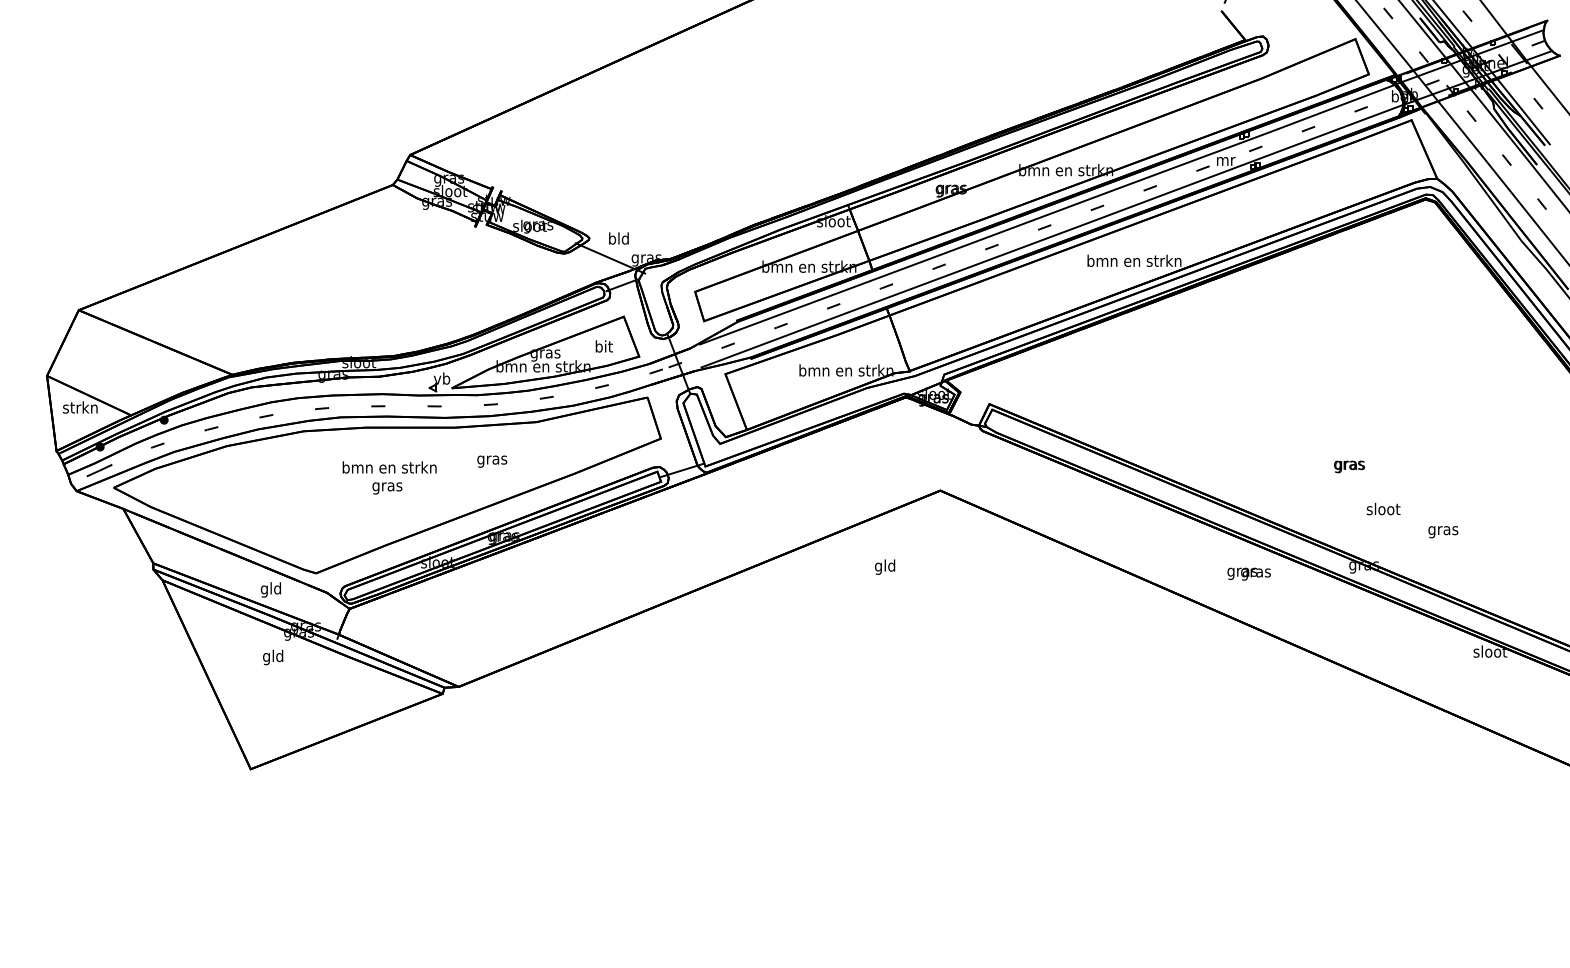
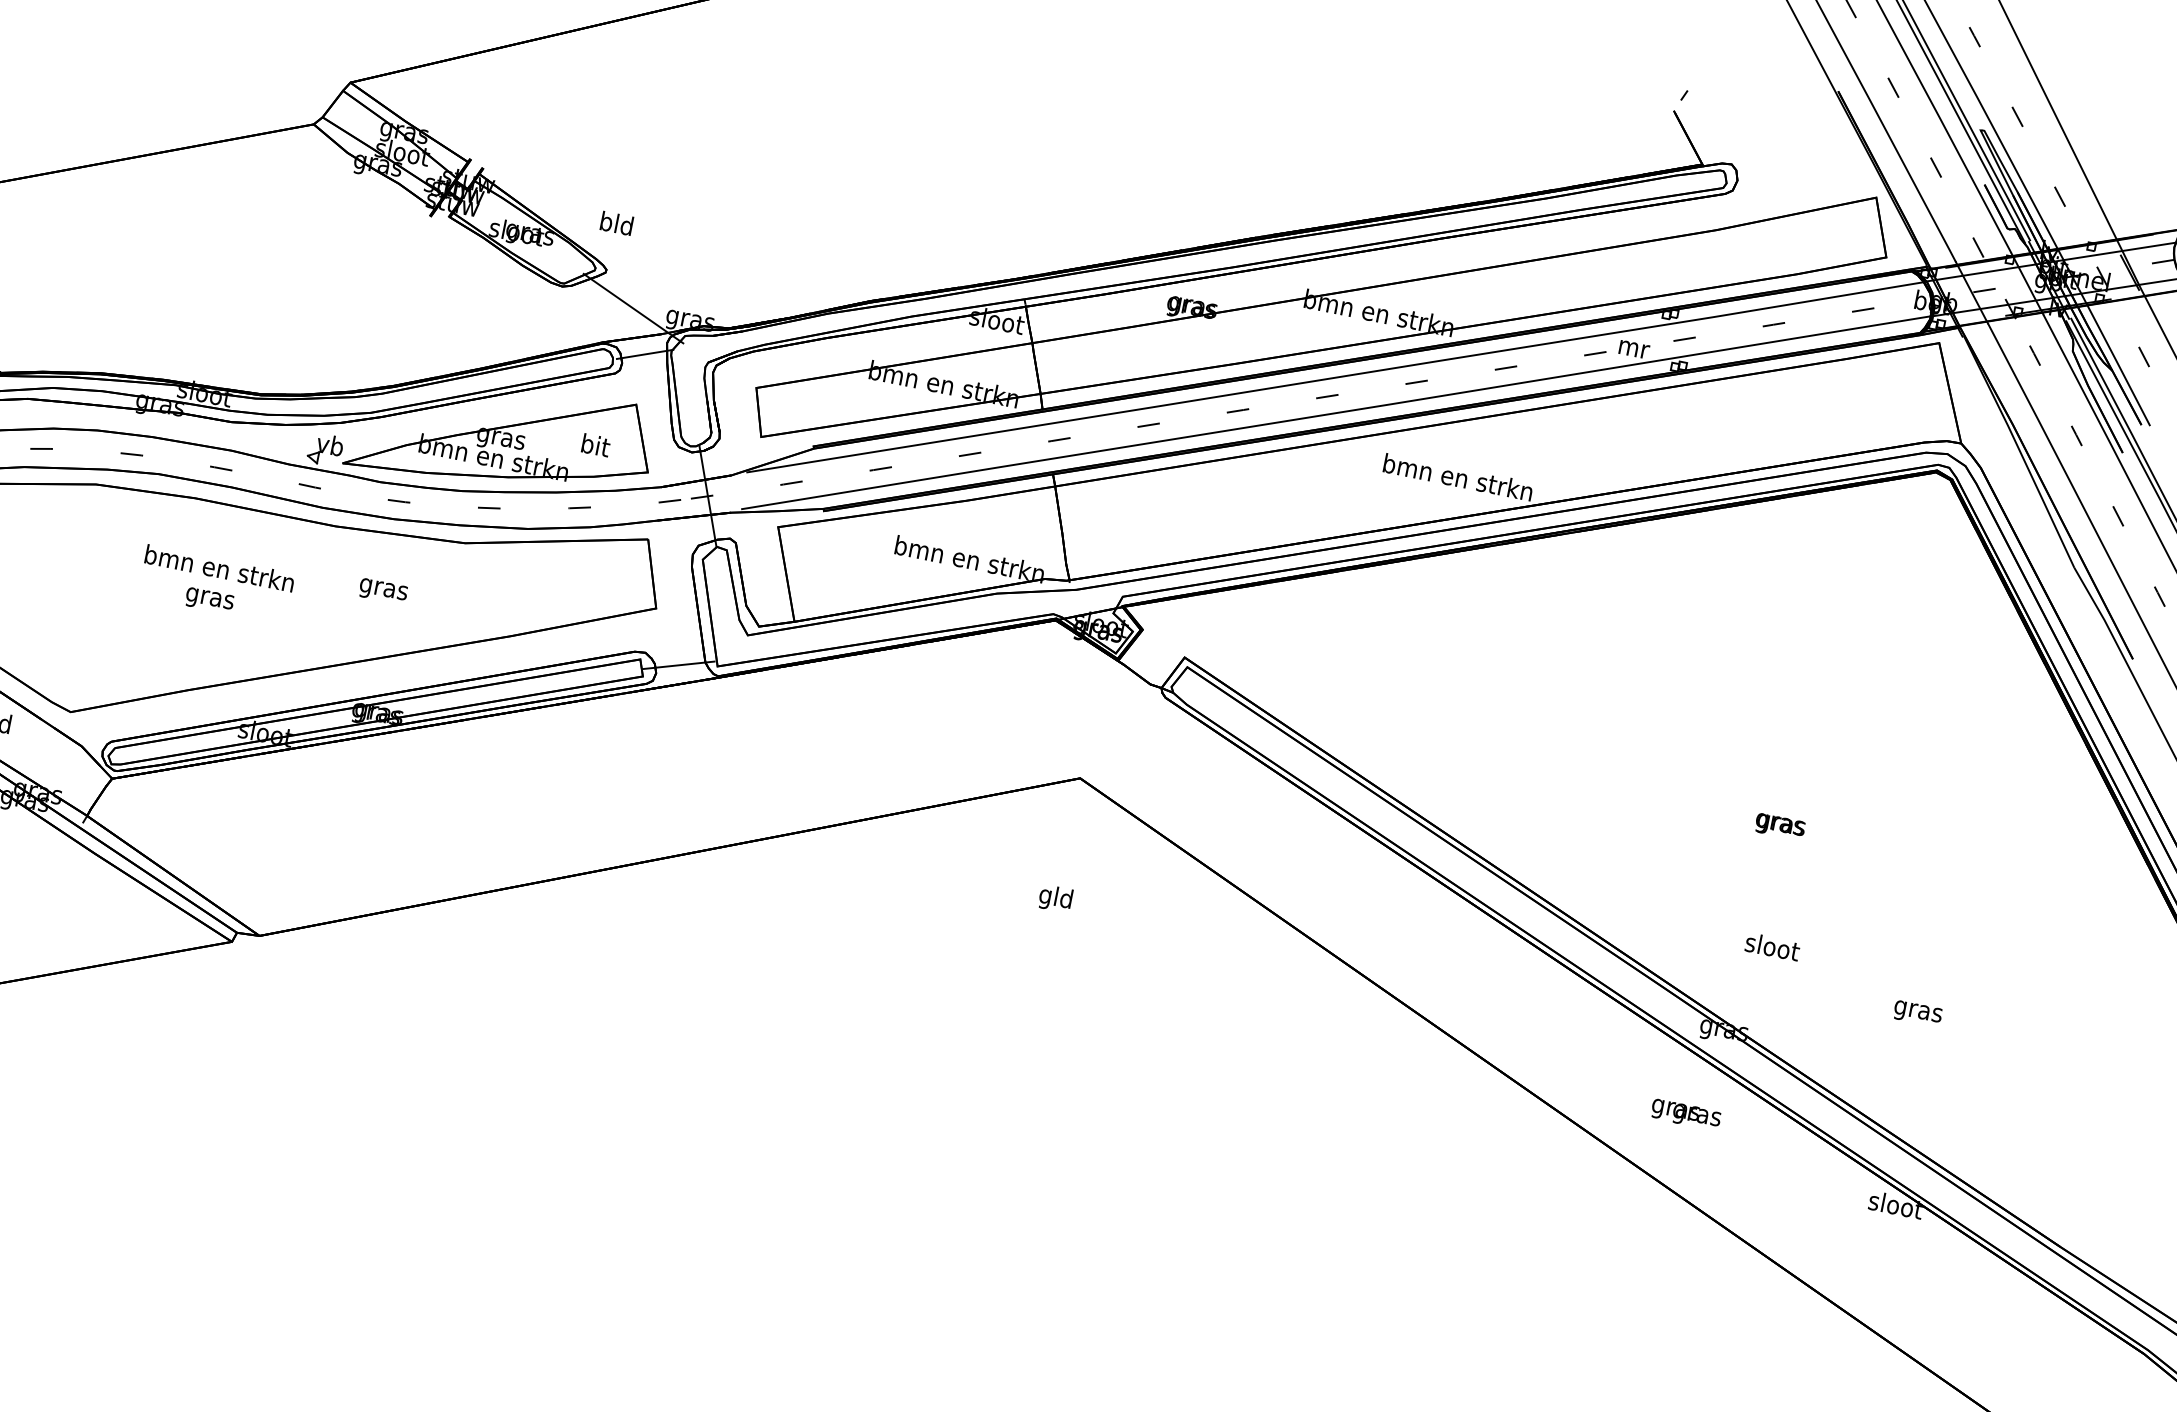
text: (618, 238) -> (616, 223), moved
text: (1349, 466) -> (1780, 826), moved
text: (1443, 532) -> (1917, 1014), moved
text: (885, 566) -> (1056, 897), moved
text: (1248, 573) -> (1685, 1113), moved

